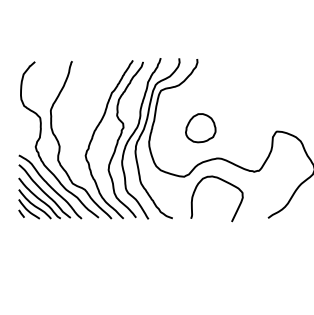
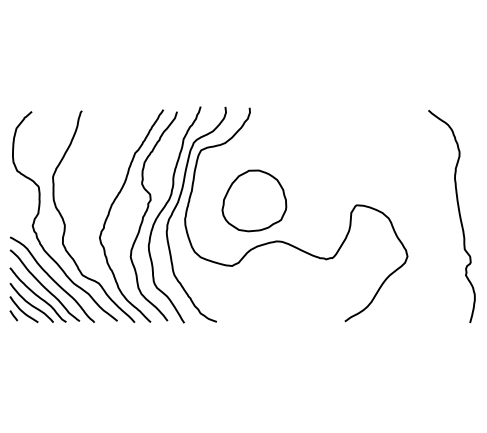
part: (200, 128) -> (254, 200), size x1.6
curve: (225, 182) -> (287, 273), removed

